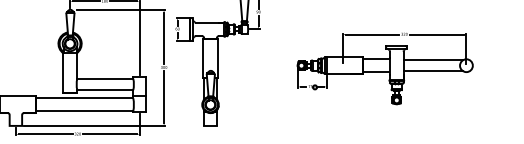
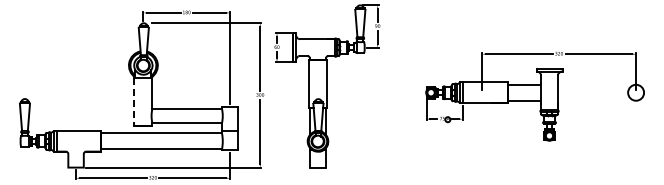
line: (432, 59) -> (594, 85), removed
line: (432, 71) -> (594, 99), removed
line: (62, 73) -> (134, 102), solid -> dashed

